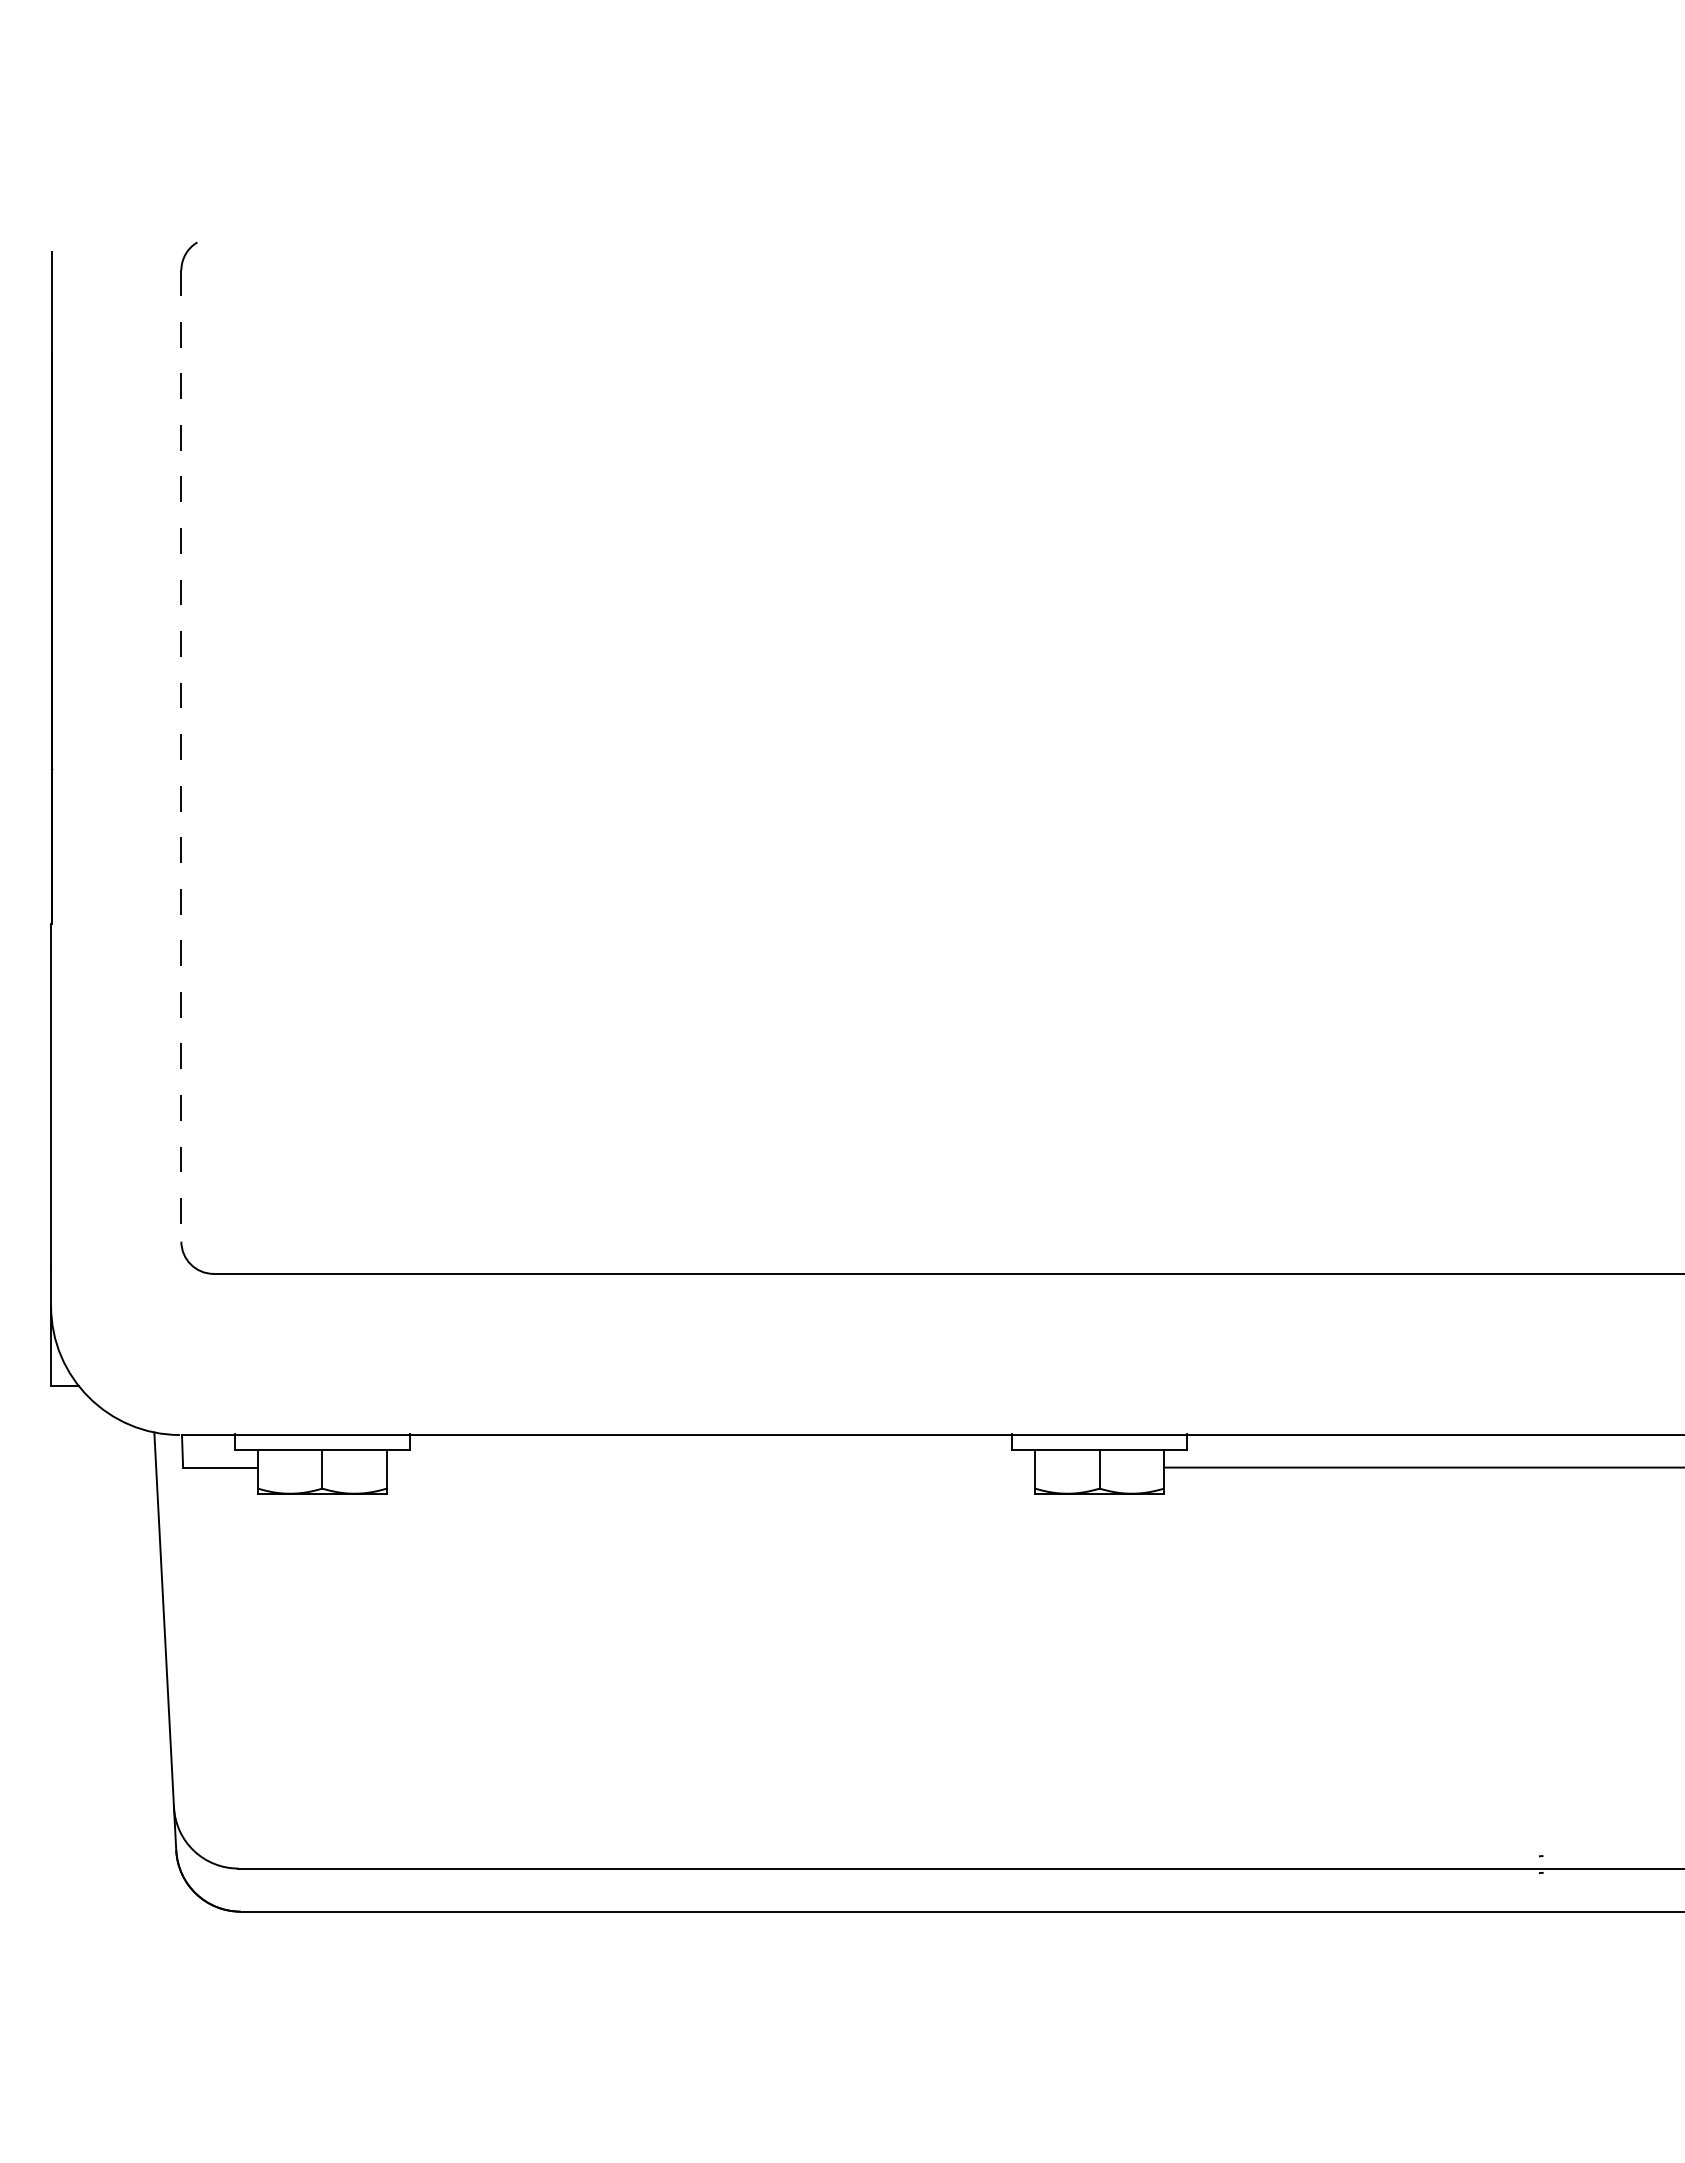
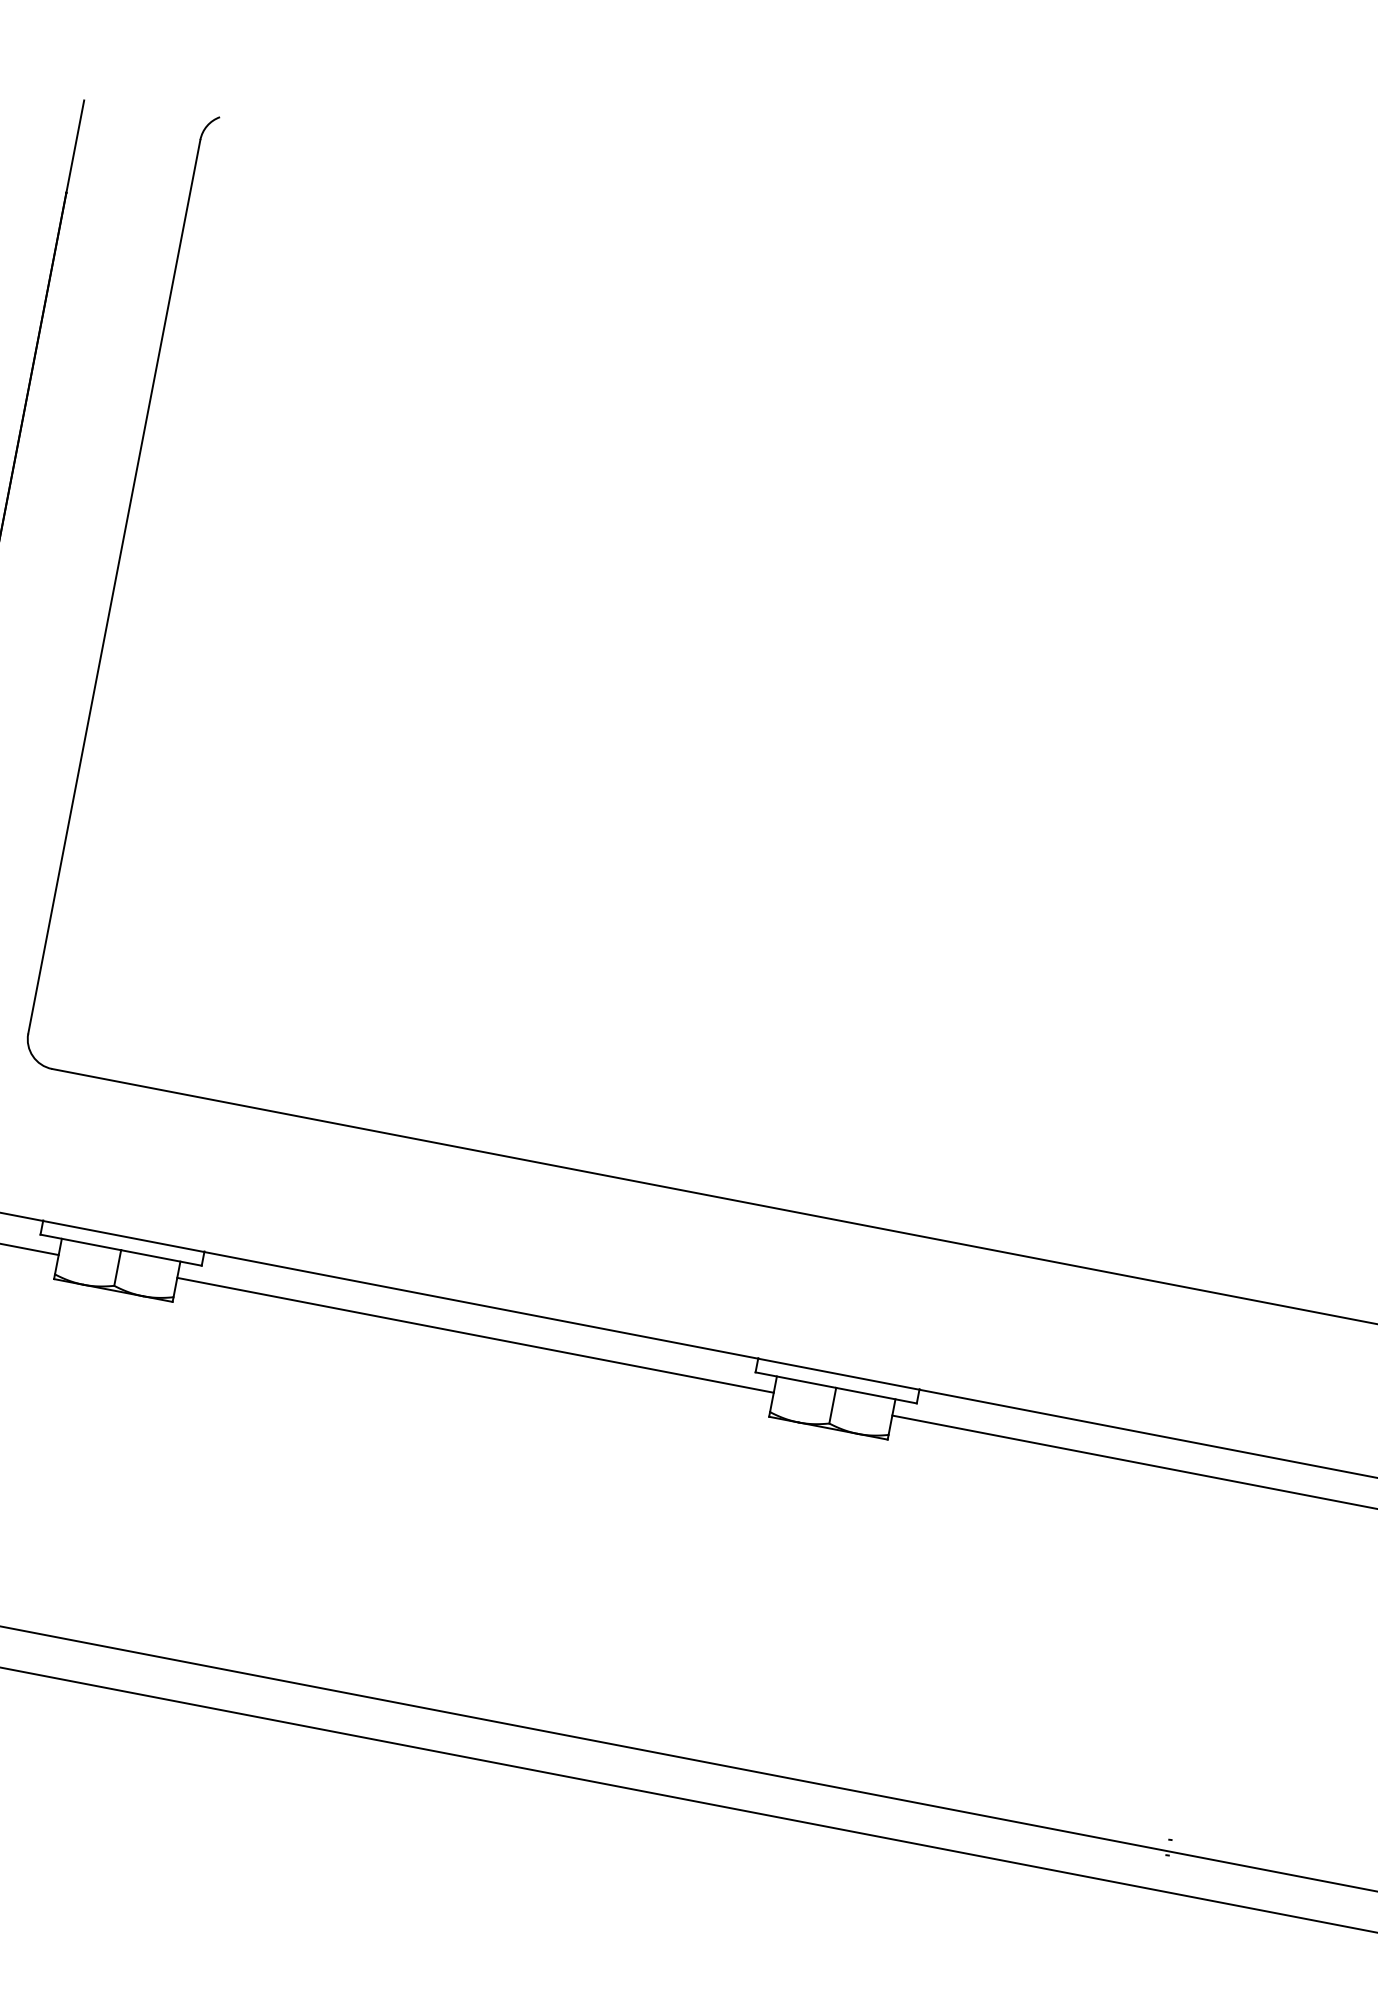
line: (181, 755) -> (114, 586), dashed -> solid
line: (710, 1467) -> (475, 1335), added

